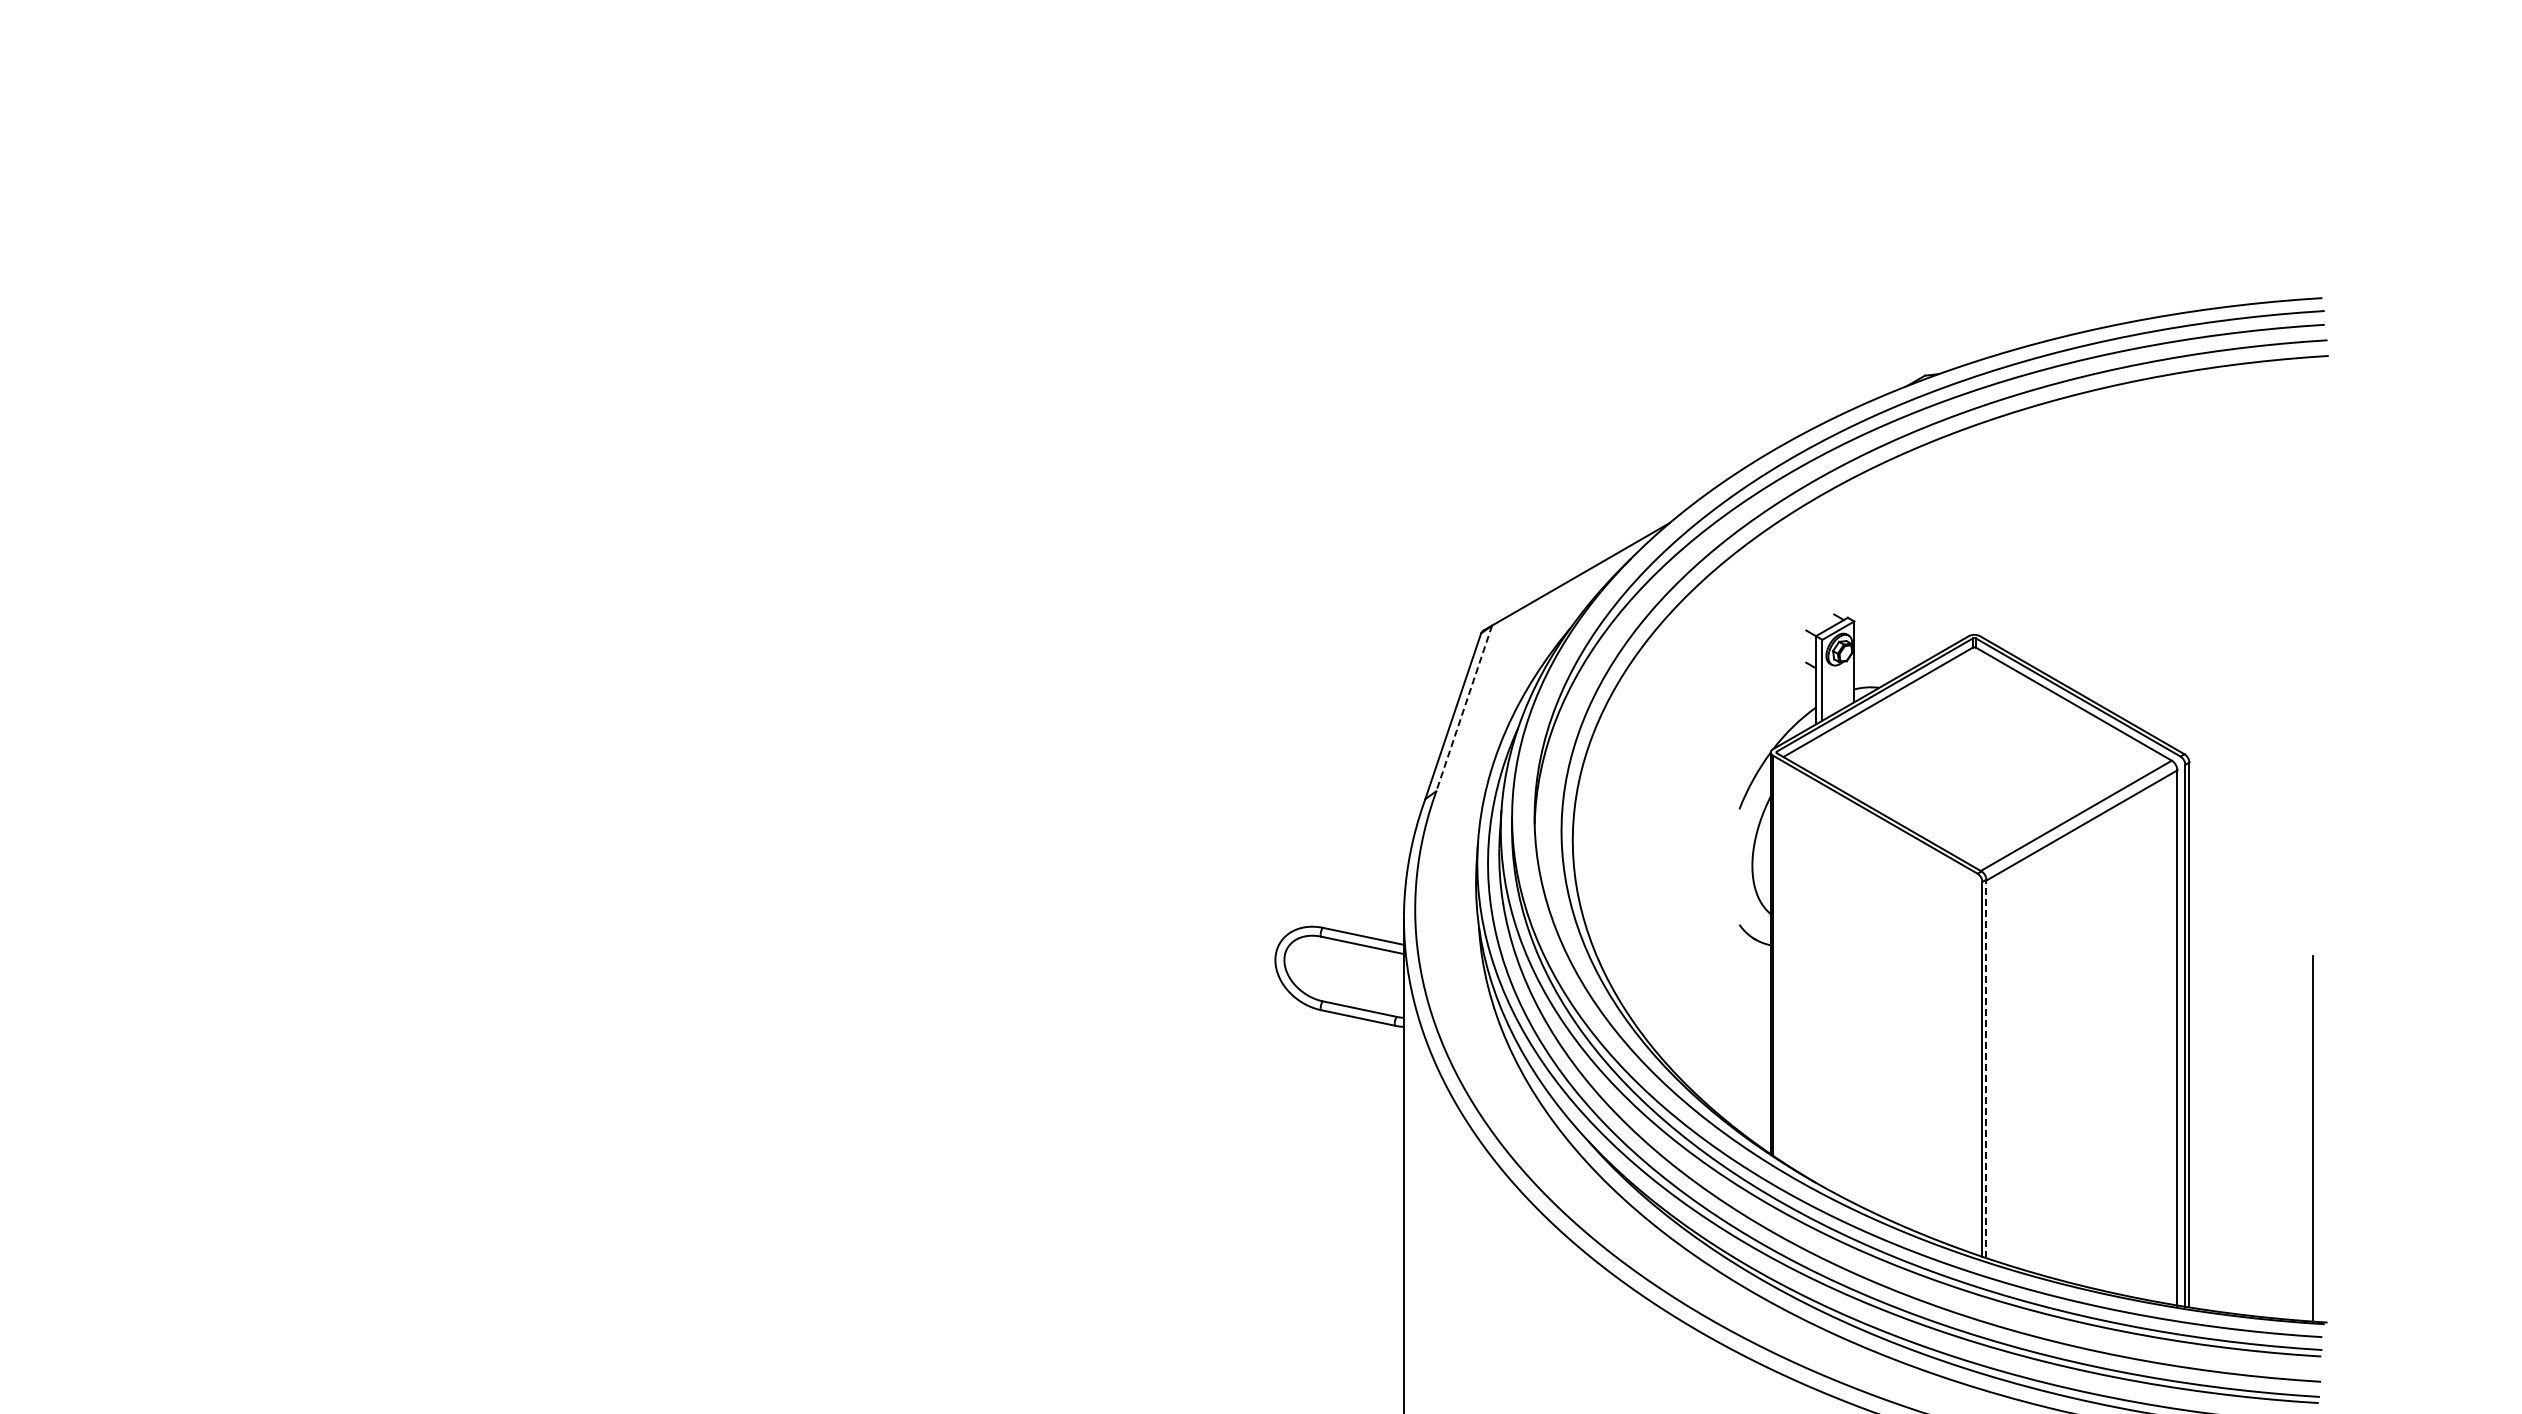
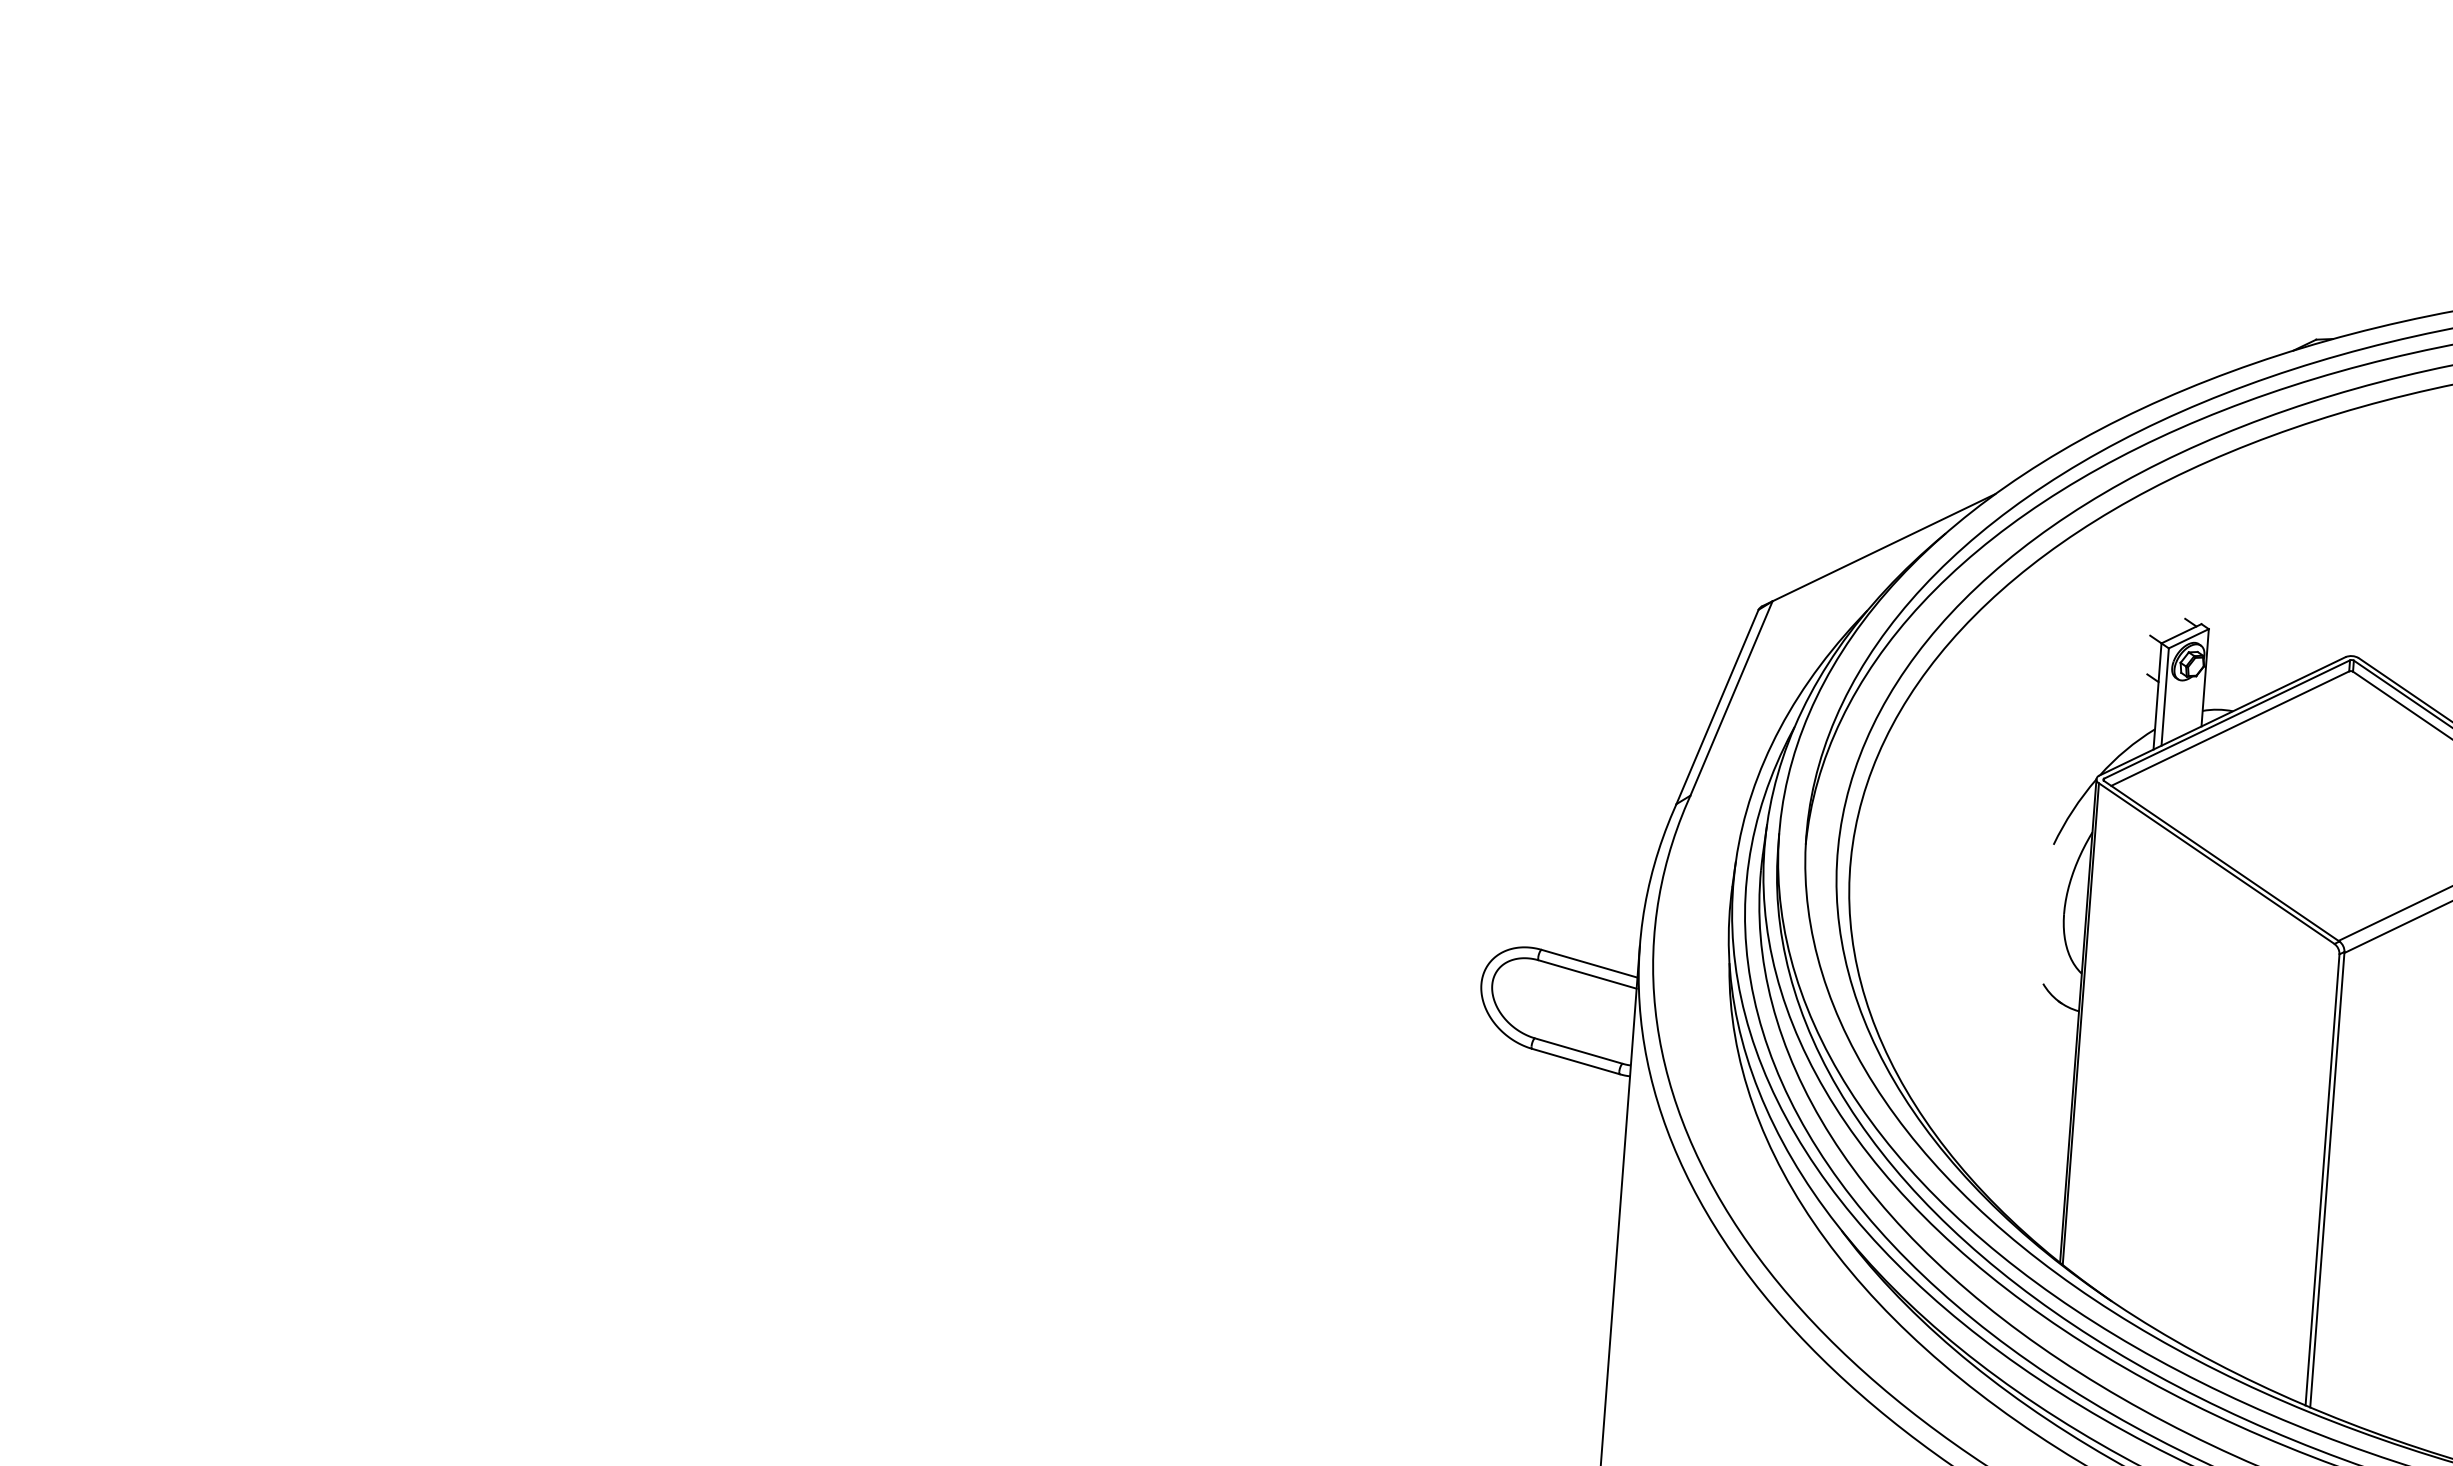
line: (1464, 708) -> (1731, 698), dashed -> solid
line: (1986, 1068) -> (2327, 1179), dashed -> solid

